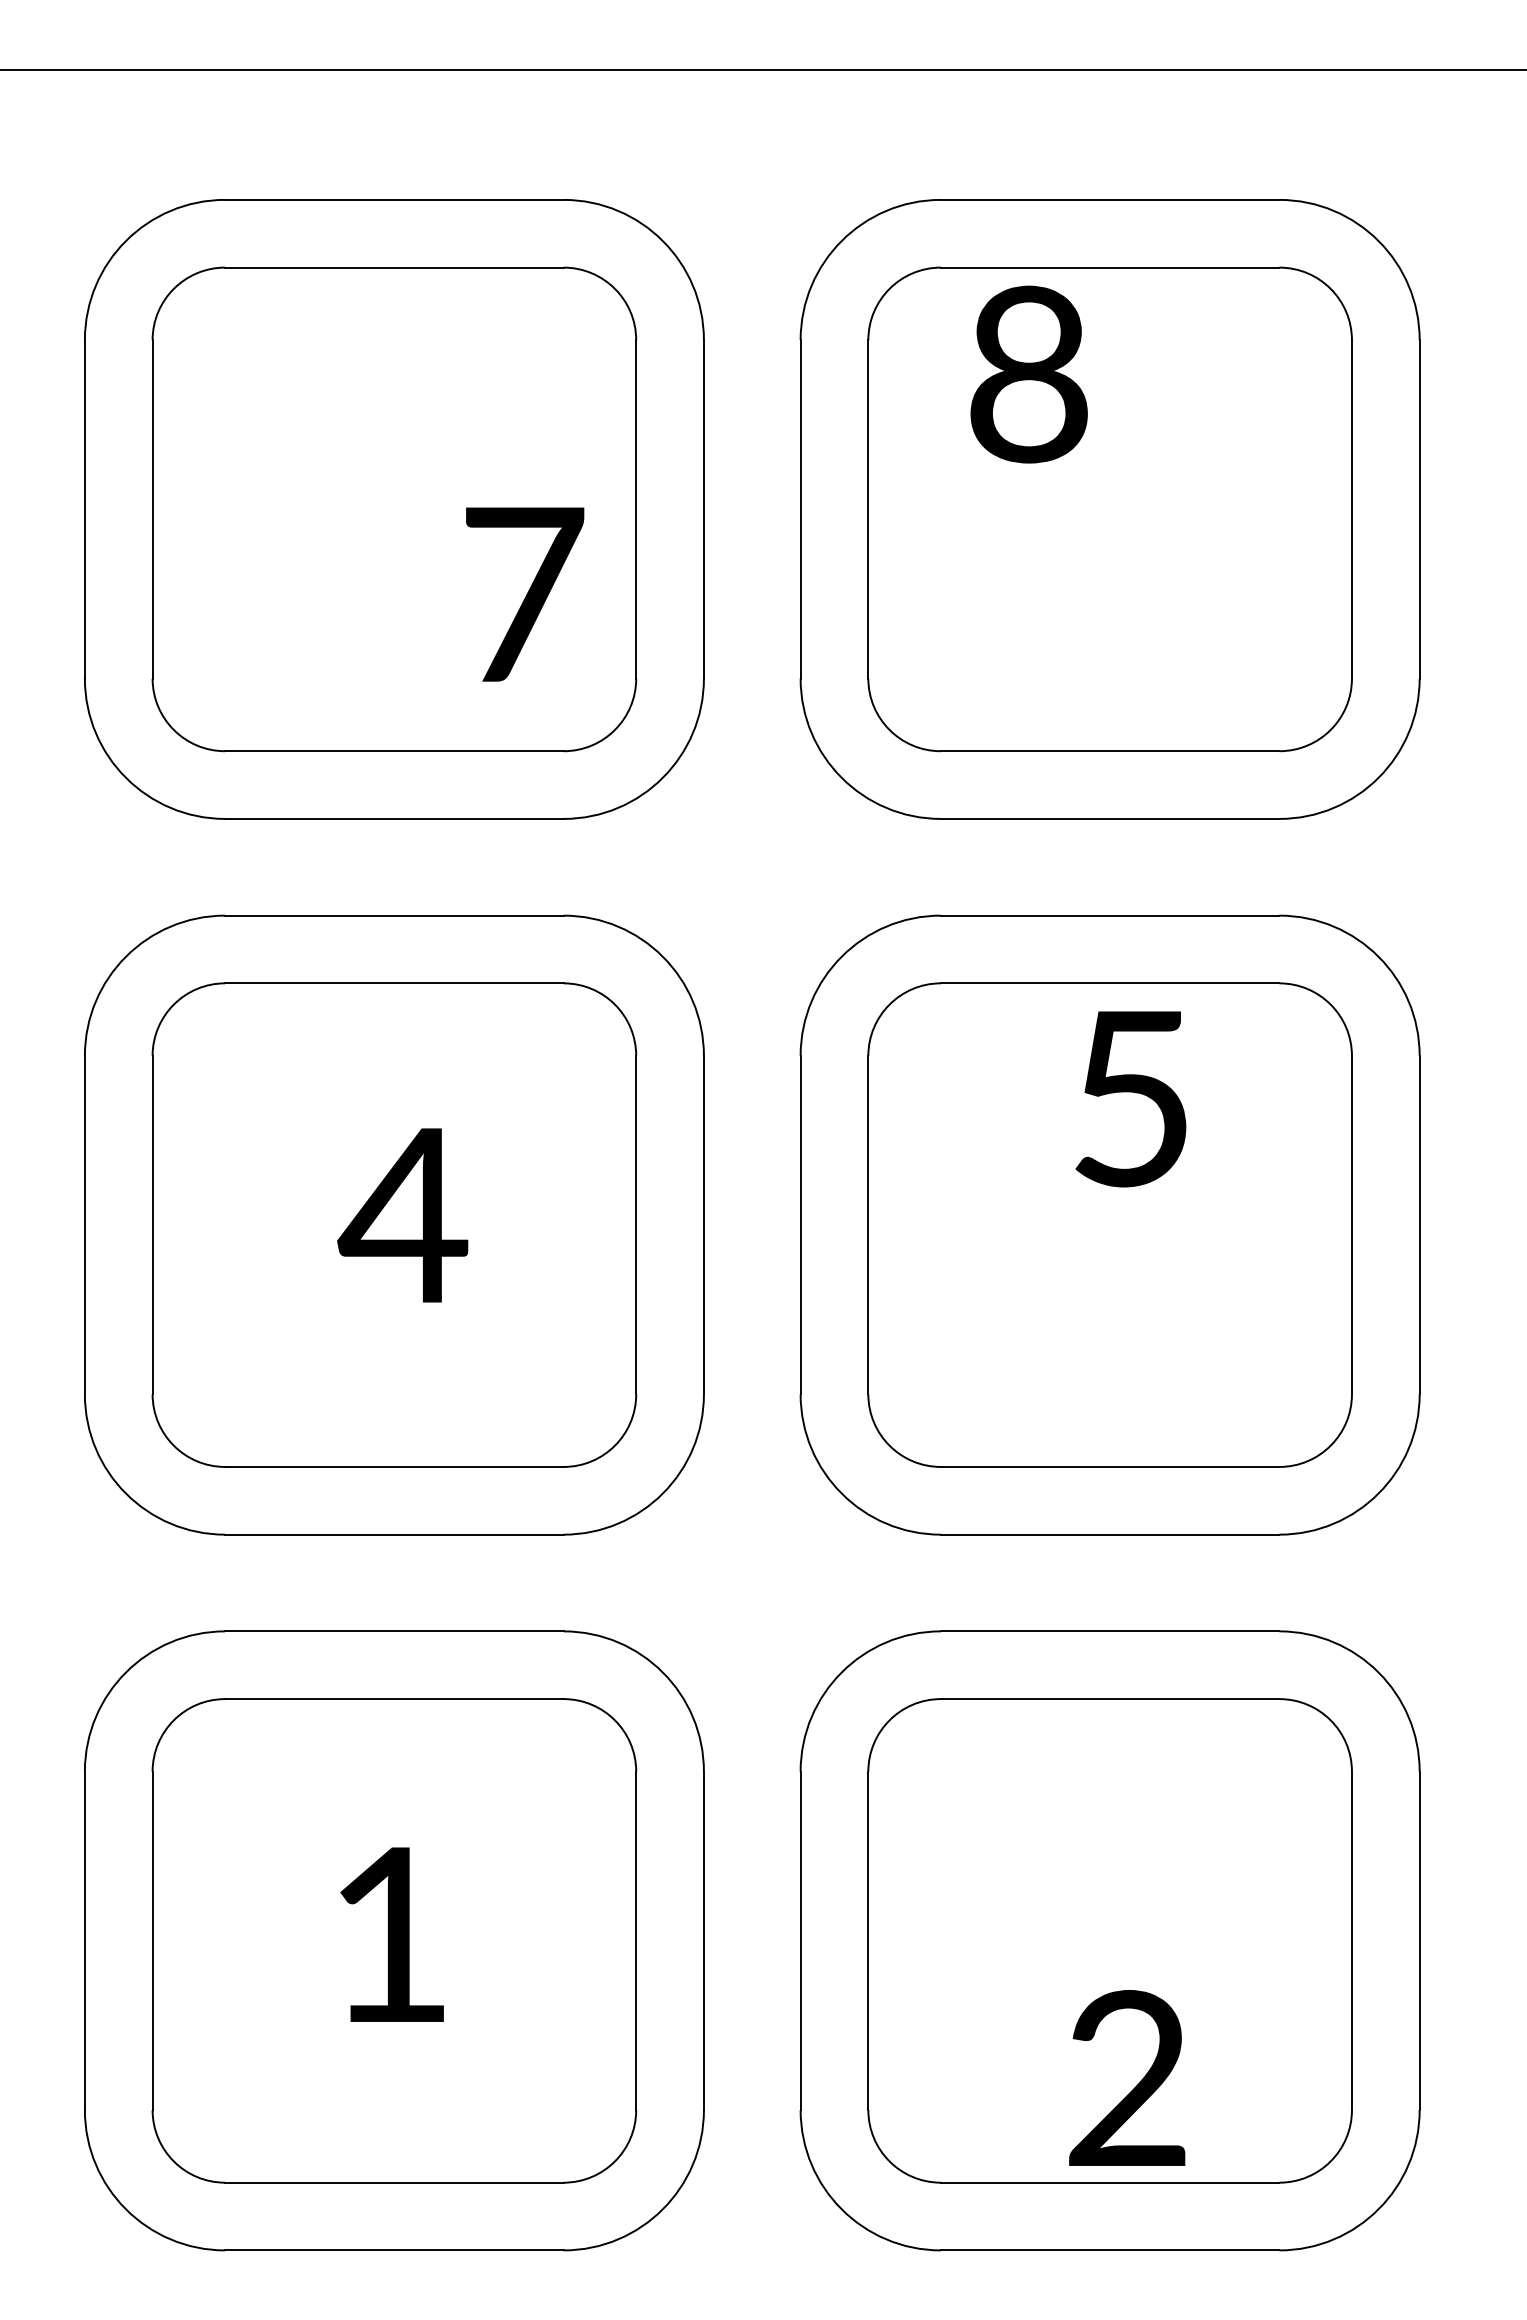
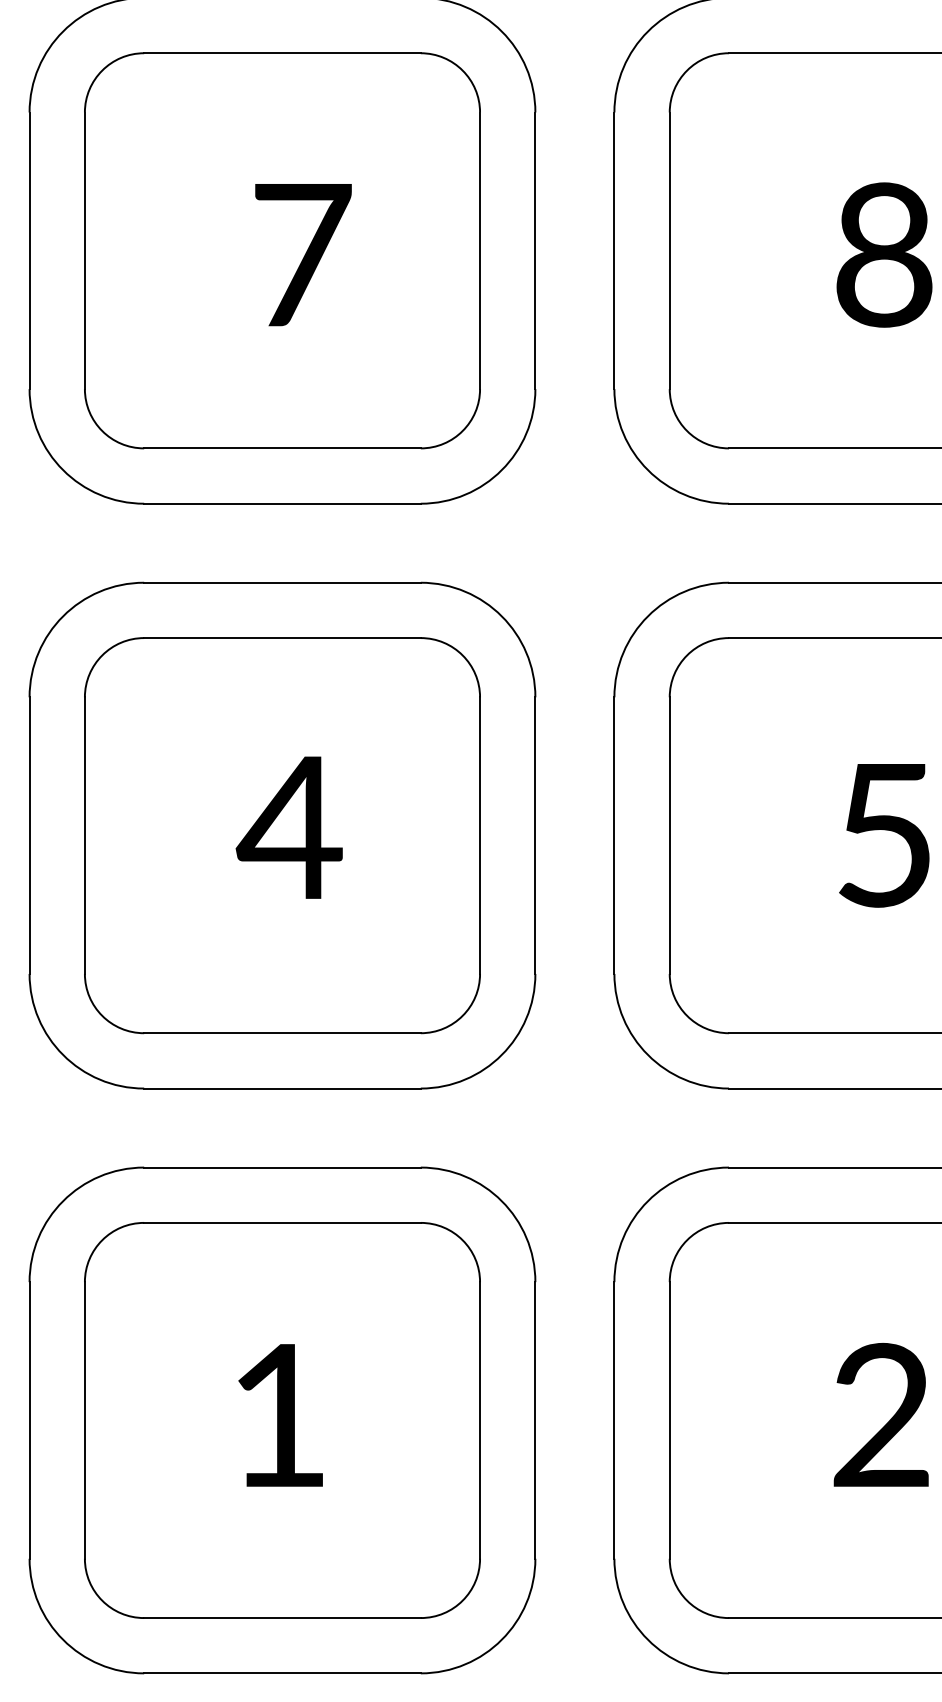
text: (1028, 374) -> (883, 254), moved
text: (525, 594) -> (303, 254), moved
text: (1130, 1099) -> (883, 835), moved
text: (1127, 2077) -> (881, 1414), moved

